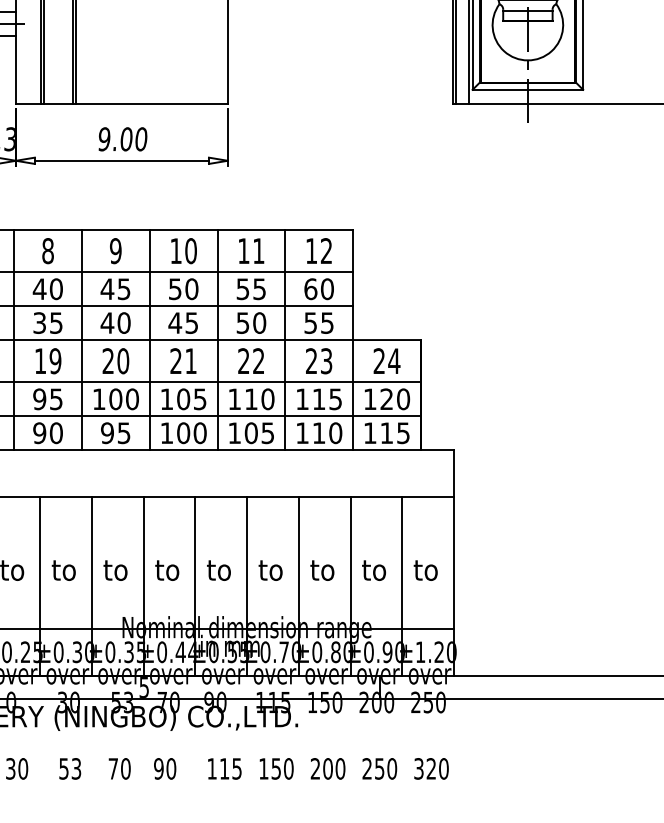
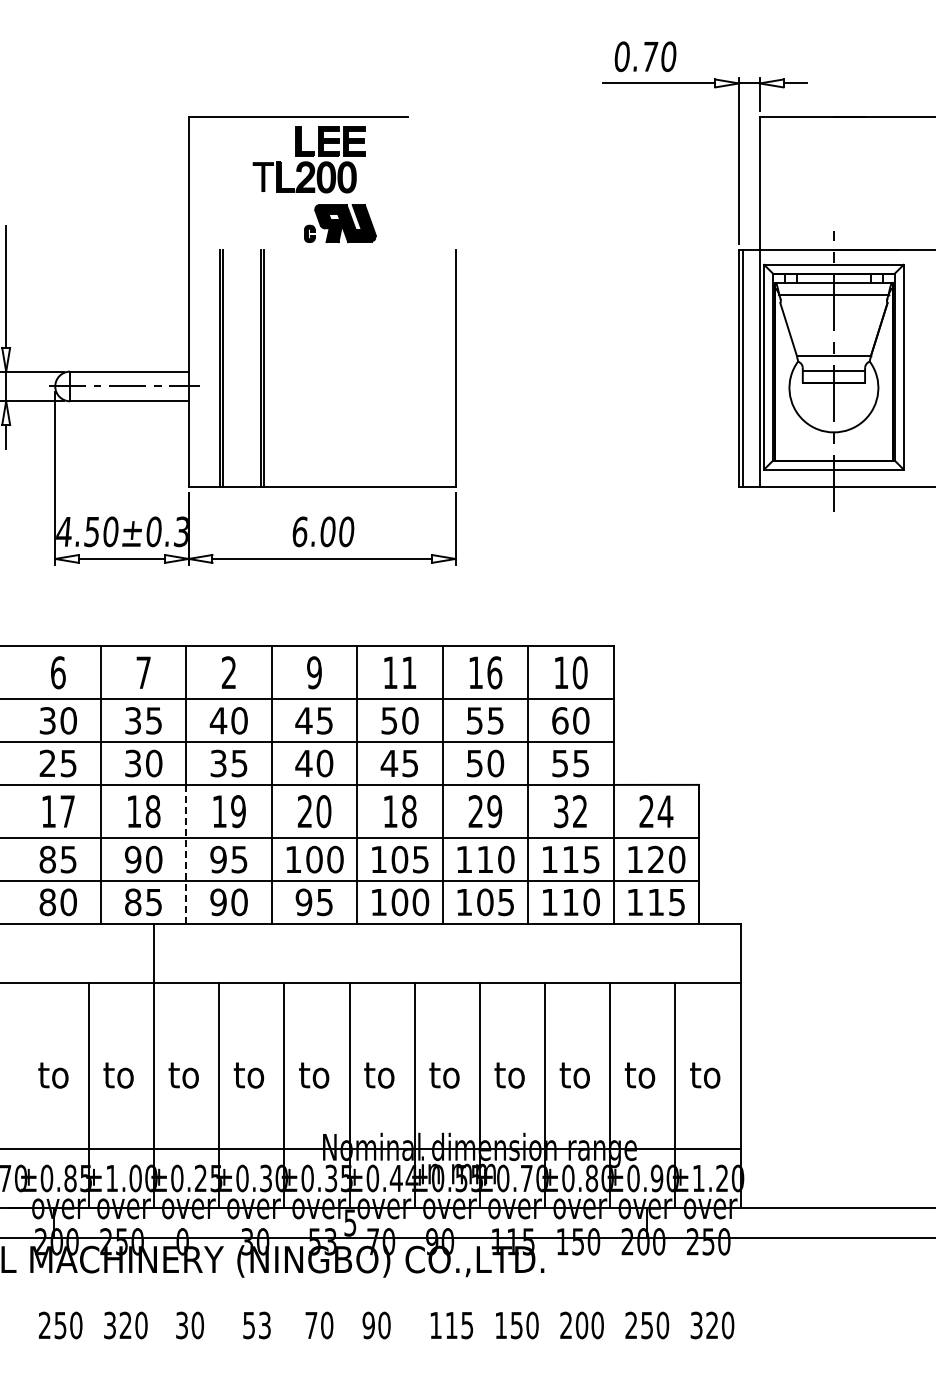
text: (103, 139) -> (299, 531), 9.00 -> 6.00
text: (47, 250) -> (228, 672), 8 -> 2
text: (191, 250) -> (409, 672), 10 -> 11
text: (258, 250) -> (494, 672), 11 -> 16
text: (326, 250) -> (579, 672), 12 -> 10
text: (183, 361) -> (399, 811), 21 -> 18
text: (258, 361) -> (494, 811), 22 -> 29
text: (318, 361) -> (570, 811), 23 -> 32
line: (14, 395) -> (186, 854), solid -> dashed

